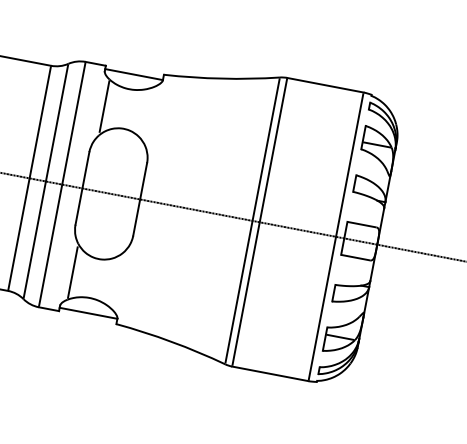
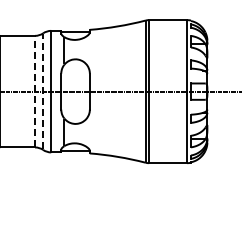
line: (30, 178) -> (35, 91), solid -> dashed
line: (46, 181) -> (43, 91), solid -> dashed

